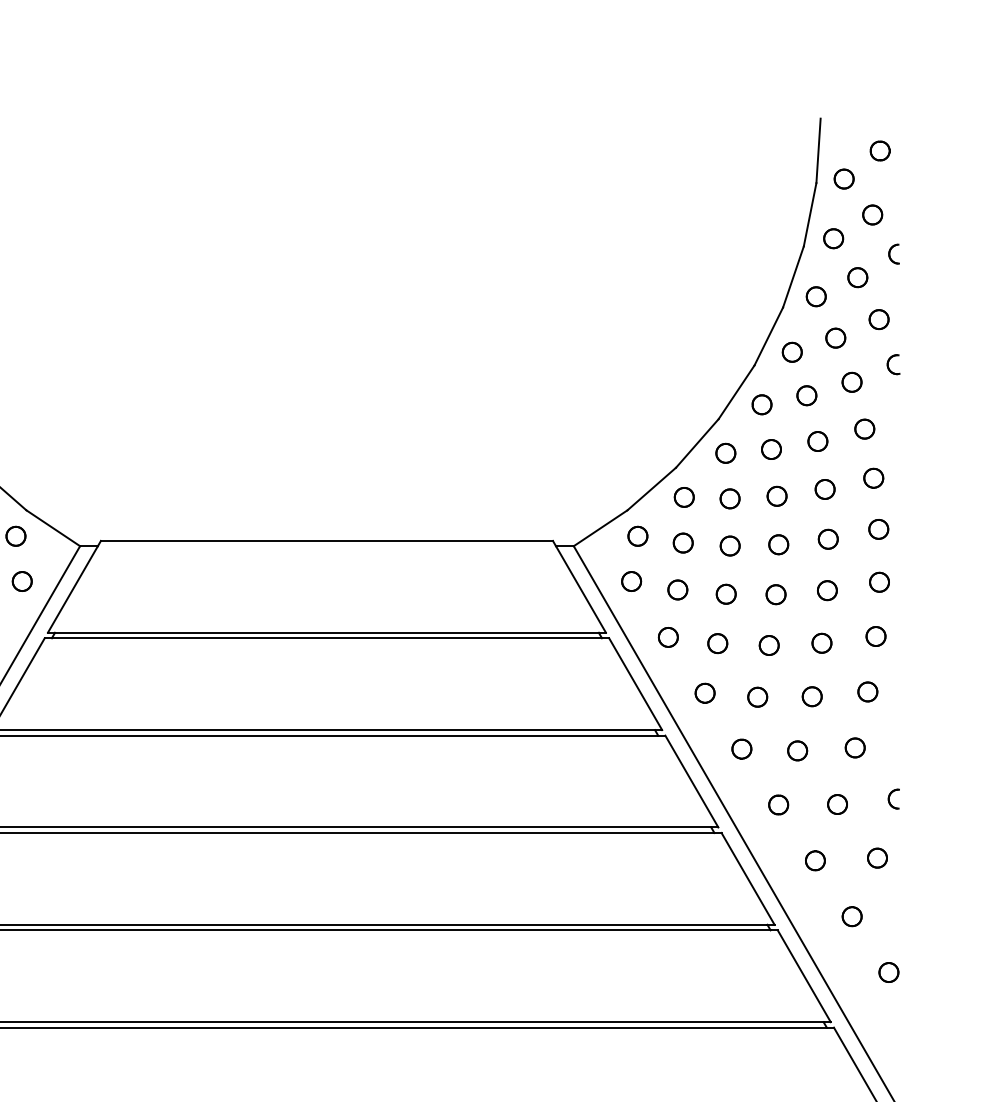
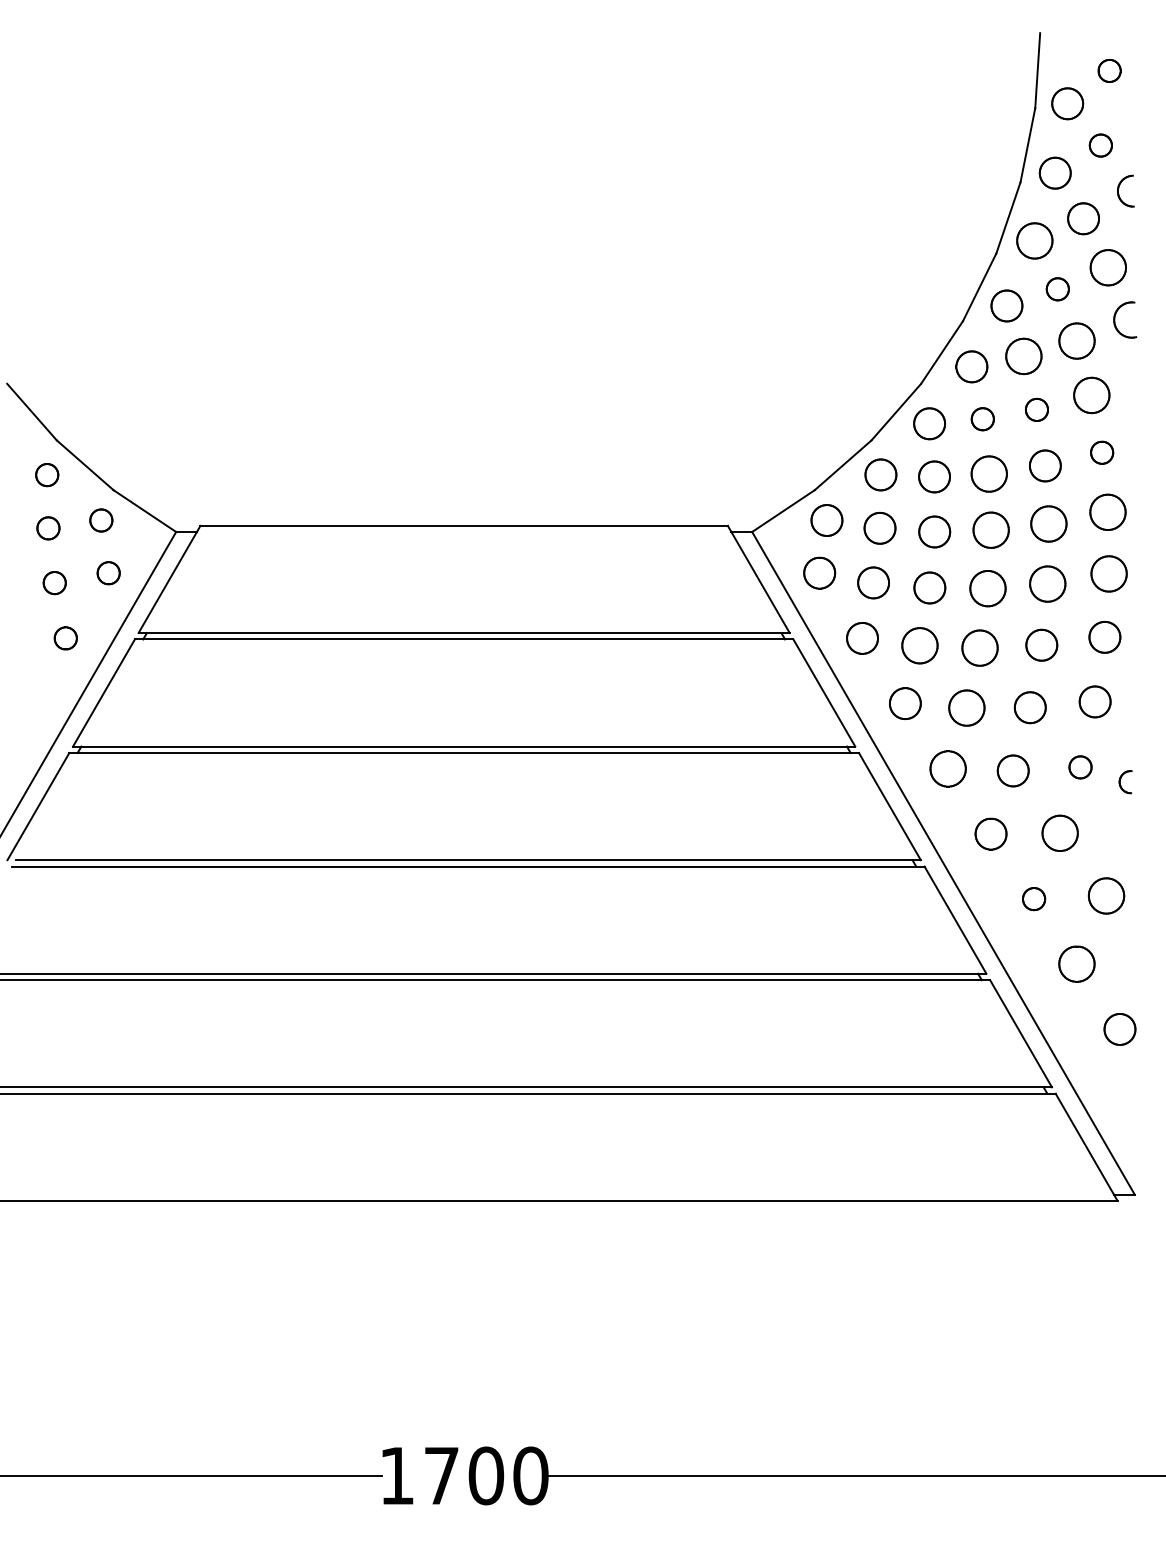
part: (844, 178) -> (1067, 103), size x1.4
part: (833, 238) -> (1055, 173), size x1.4
part: (893, 254) -> (1125, 191), size x1.4
part: (857, 277) -> (1083, 218), size x1.4
part: (816, 296) -> (1035, 240), size x1.6
part: (879, 319) -> (1108, 267), size x1.6
part: (792, 352) -> (1007, 305), size x1.4
part: (893, 364) -> (1125, 320), size x1.6
part: (851, 382) -> (1076, 340), size x1.6
part: (807, 395) -> (1024, 356), size x1.6
part: (761, 405) -> (971, 367), size x1.4
part: (864, 429) -> (1091, 395), size x1.6
part: (725, 453) -> (929, 423), size x1.4
part: (825, 489) -> (1045, 465), size x1.4
part: (777, 496) -> (989, 473), size x1.6
part: (684, 497) -> (881, 475), size x1.4
part: (730, 498) -> (934, 476), size x1.4
part: (878, 529) -> (1107, 512), size x1.6
part: (637, 536) -> (826, 520), size x1.4
part: (828, 538) -> (1049, 523), size x1.6
part: (682, 543) -> (879, 528), size x1.4
part: (778, 544) -> (991, 530), size x1.6
part: (730, 545) -> (934, 531), size x1.4
part: (631, 581) -> (819, 573), size x1.4
part: (879, 582) -> (1108, 574), size x1.6
part: (677, 590) -> (873, 583), size x1.4
part: (827, 590) -> (1048, 583), size x1.6
part: (726, 594) -> (930, 588), size x1.4
part: (776, 594) -> (988, 588), size x1.6
part: (875, 636) -> (1104, 637), size x1.4
part: (668, 637) -> (862, 638), size x1.4
part: (718, 643) -> (920, 645), size x1.6
part: (821, 643) -> (1041, 645), size x1.4
part: (769, 645) -> (980, 647), size x1.6
part: (868, 692) -> (1095, 702), size x1.4
part: (705, 693) -> (905, 703), size x1.4
part: (812, 696) -> (1030, 707), size x1.4
part: (757, 697) -> (966, 708), size x1.6
part: (742, 748) -> (948, 768), size x1.6
part: (797, 750) -> (1013, 770), size x1.4
part: (893, 799) -> (1125, 782), moved
part: (778, 804) -> (991, 833), size x1.4
part: (837, 804) -> (1059, 833), size x1.6
part: (877, 857) -> (1106, 895), size x1.6
part: (851, 916) -> (1076, 964), size x1.6
part: (888, 972) -> (1119, 1029), size x1.4

